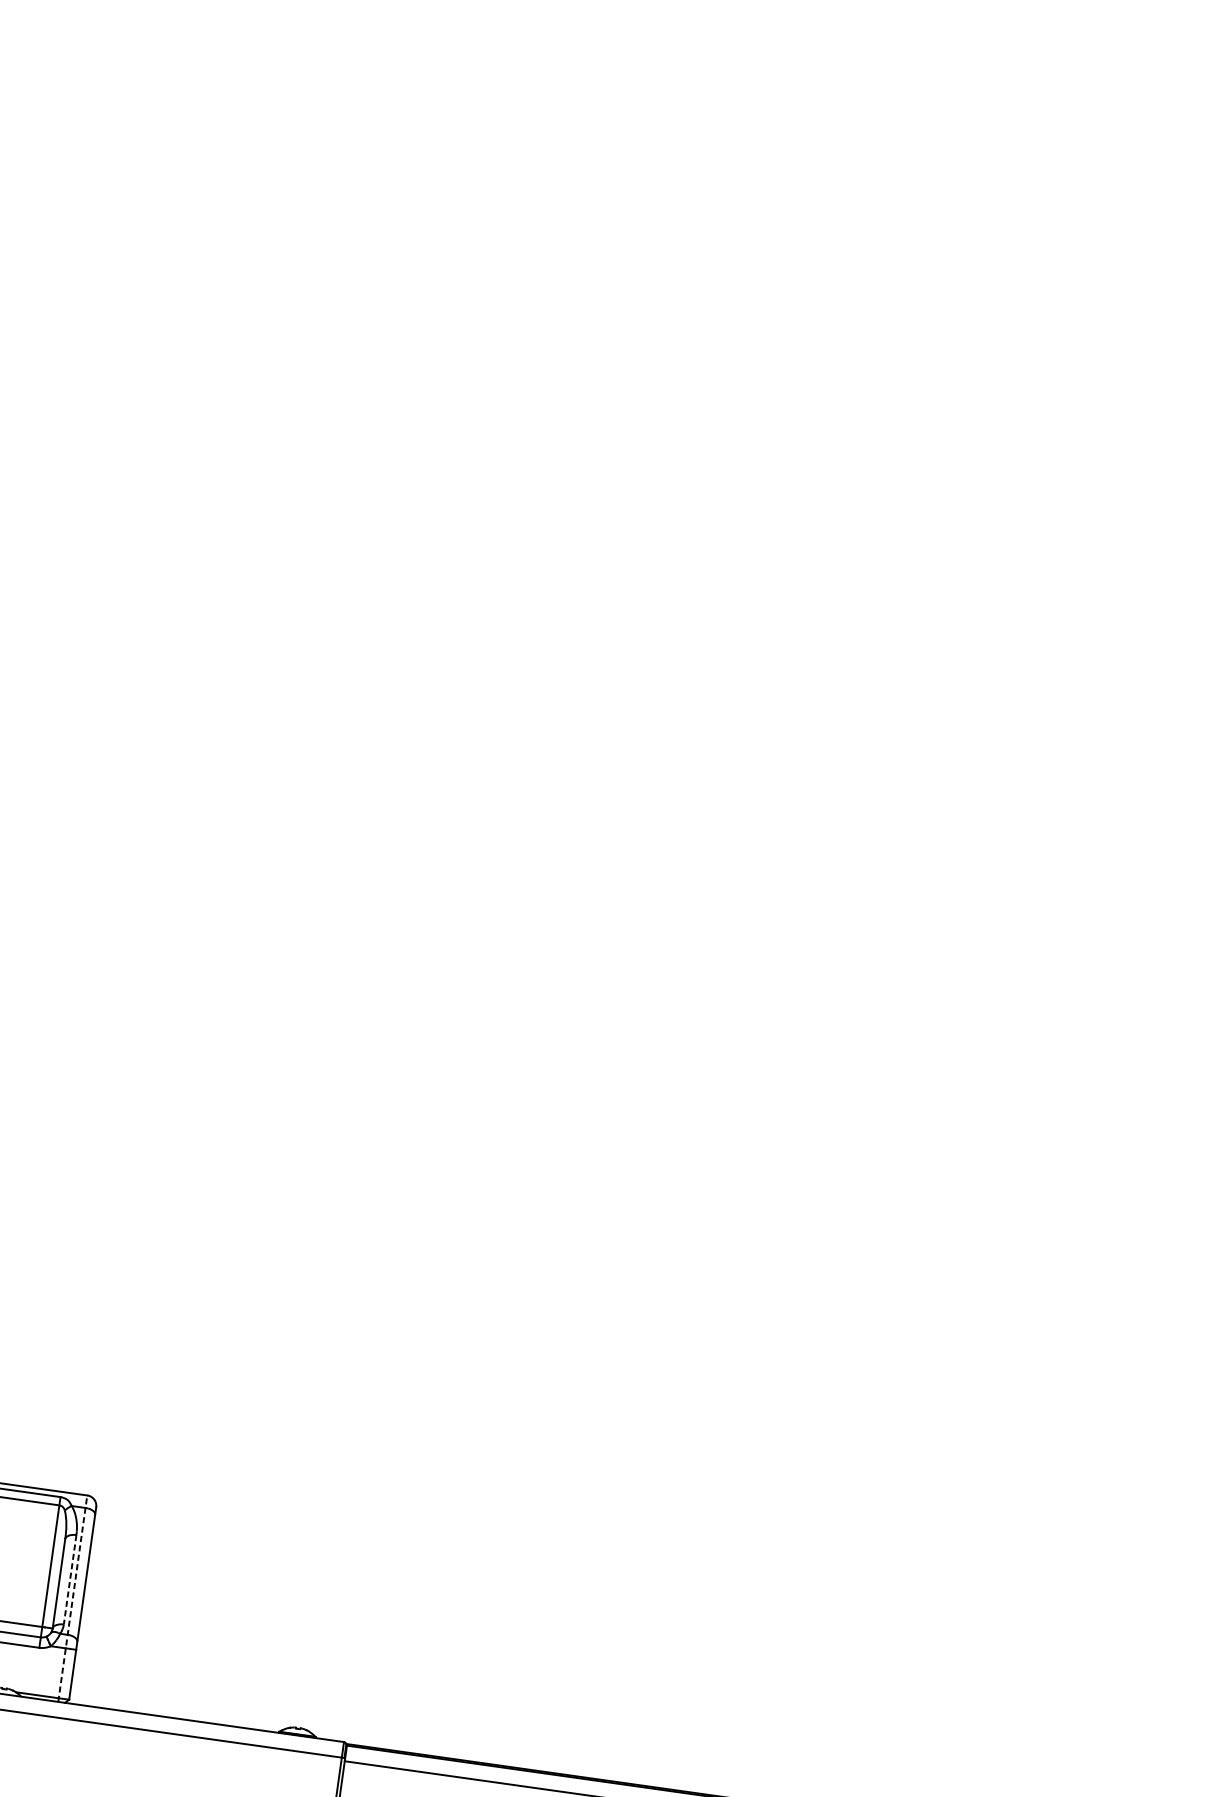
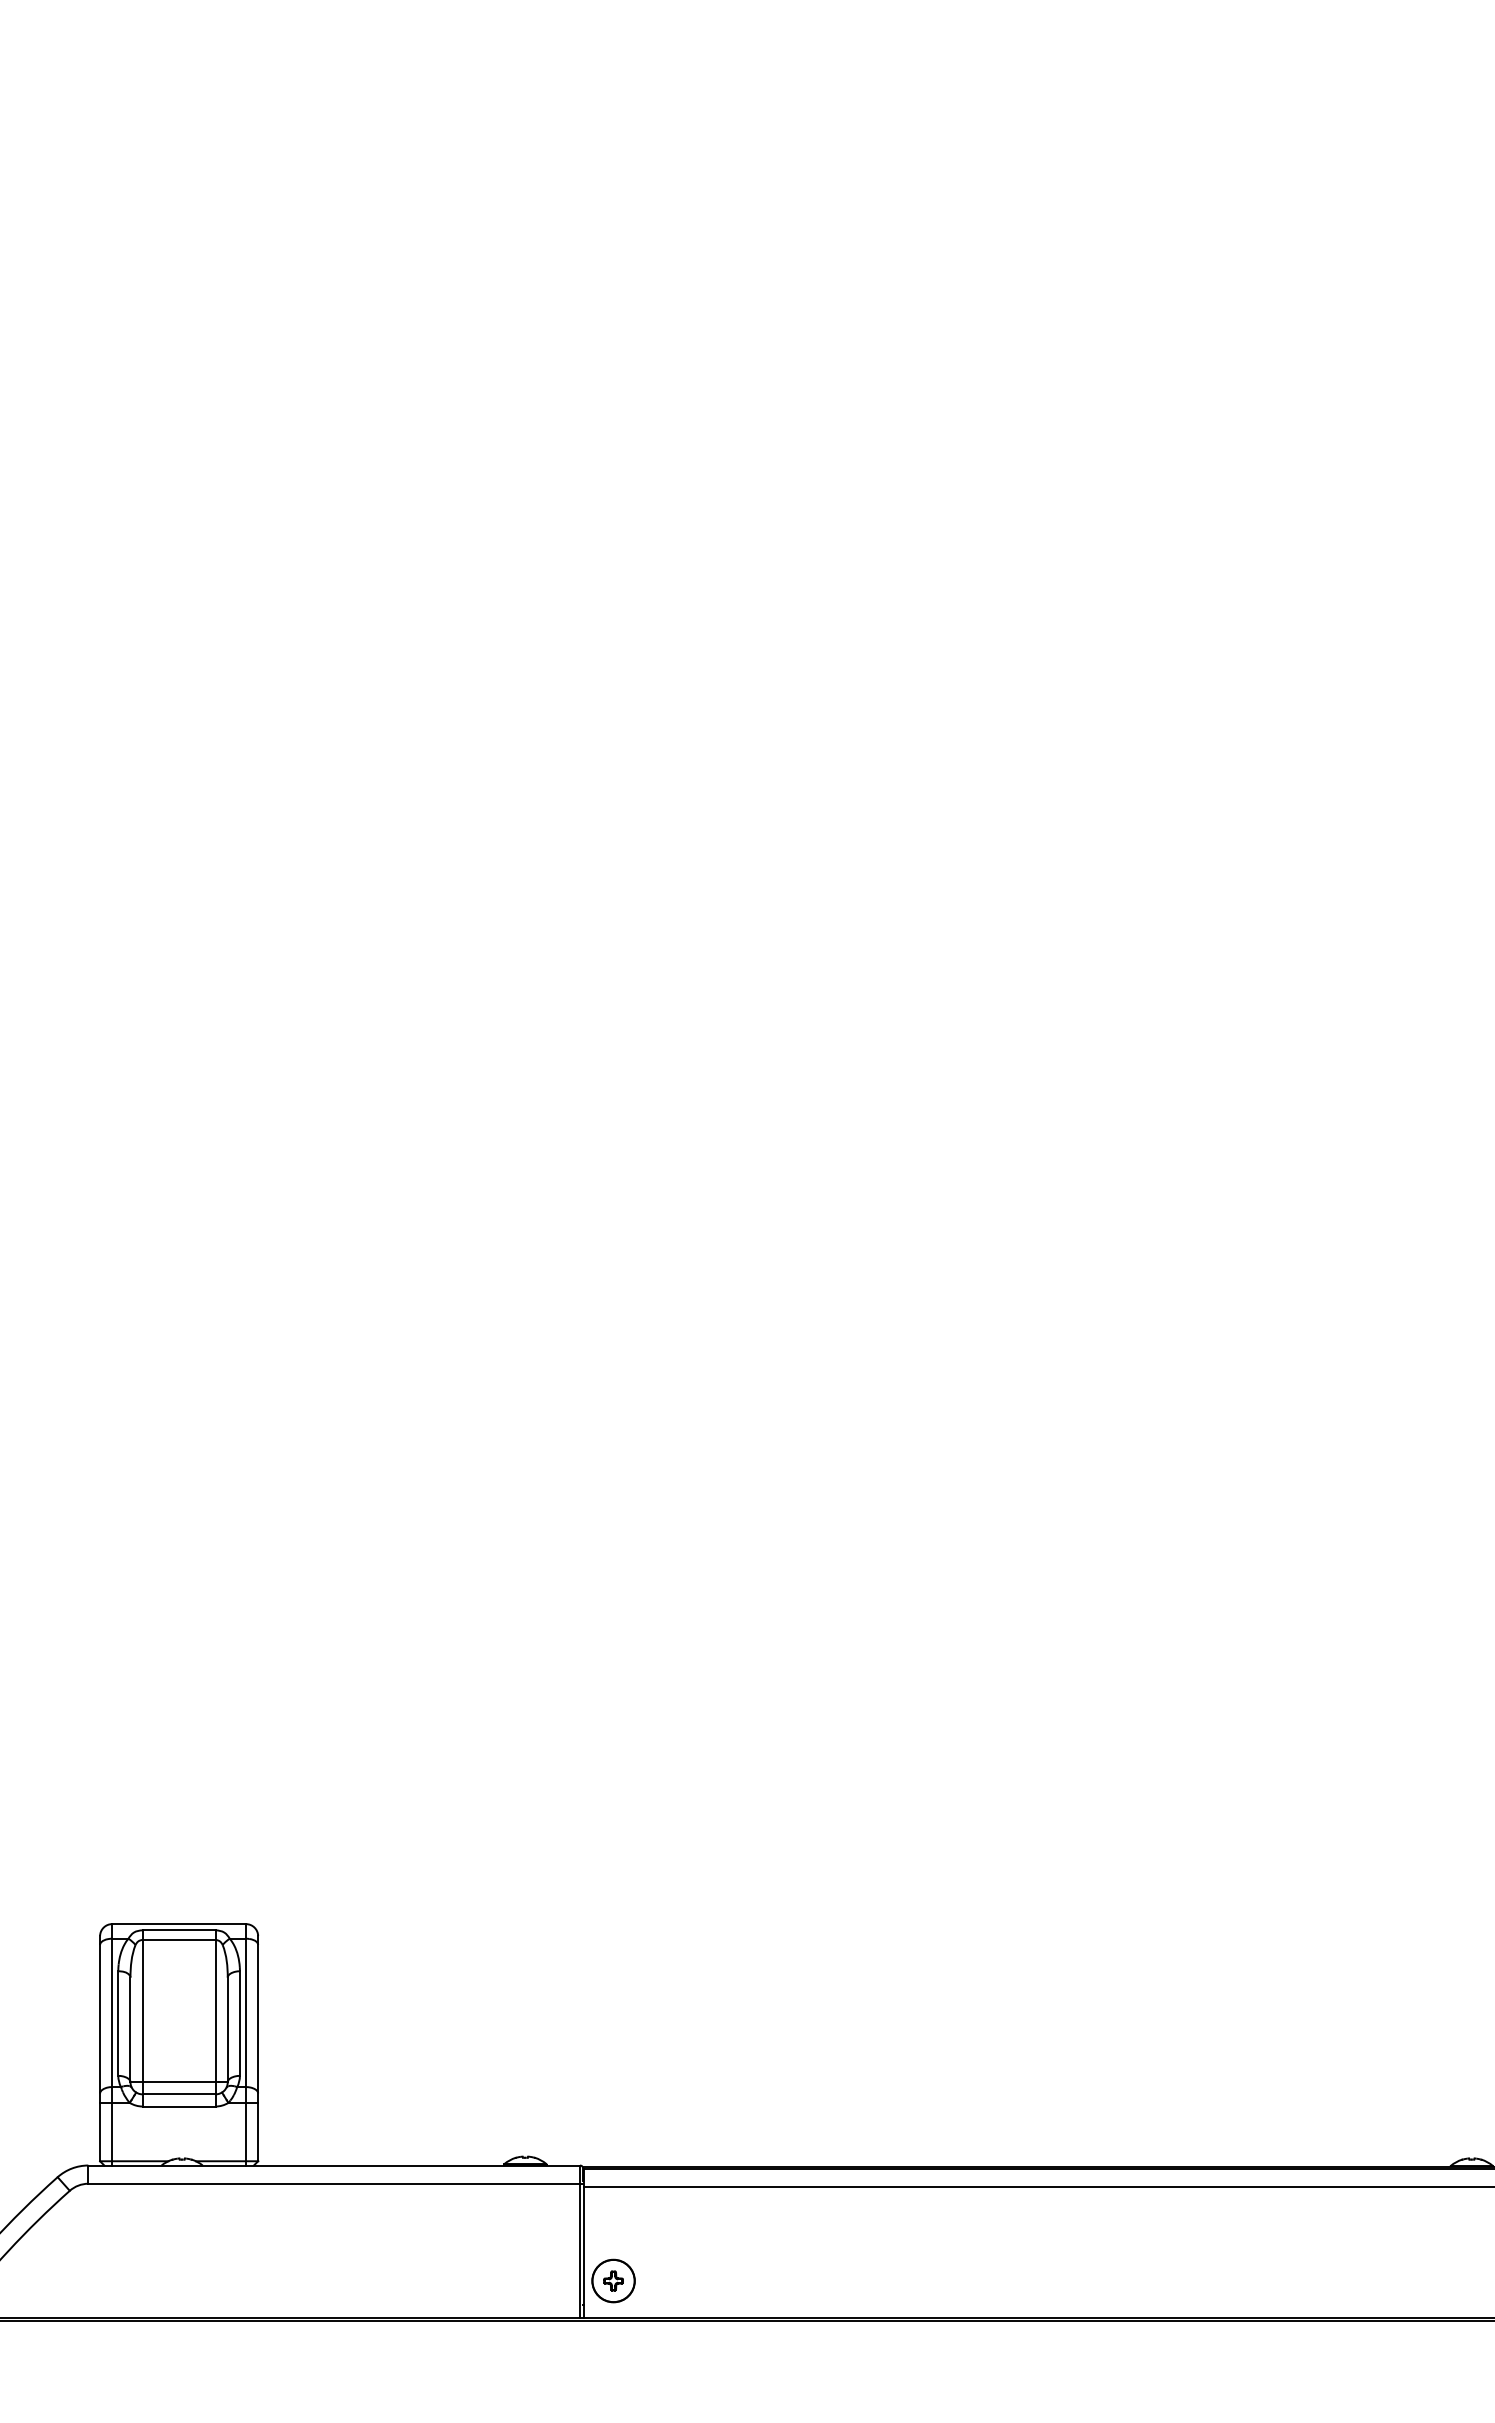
line: (69, 1580) -> (239, 2024), dashed -> solid
line: (73, 1598) -> (246, 2044), dashed -> solid

